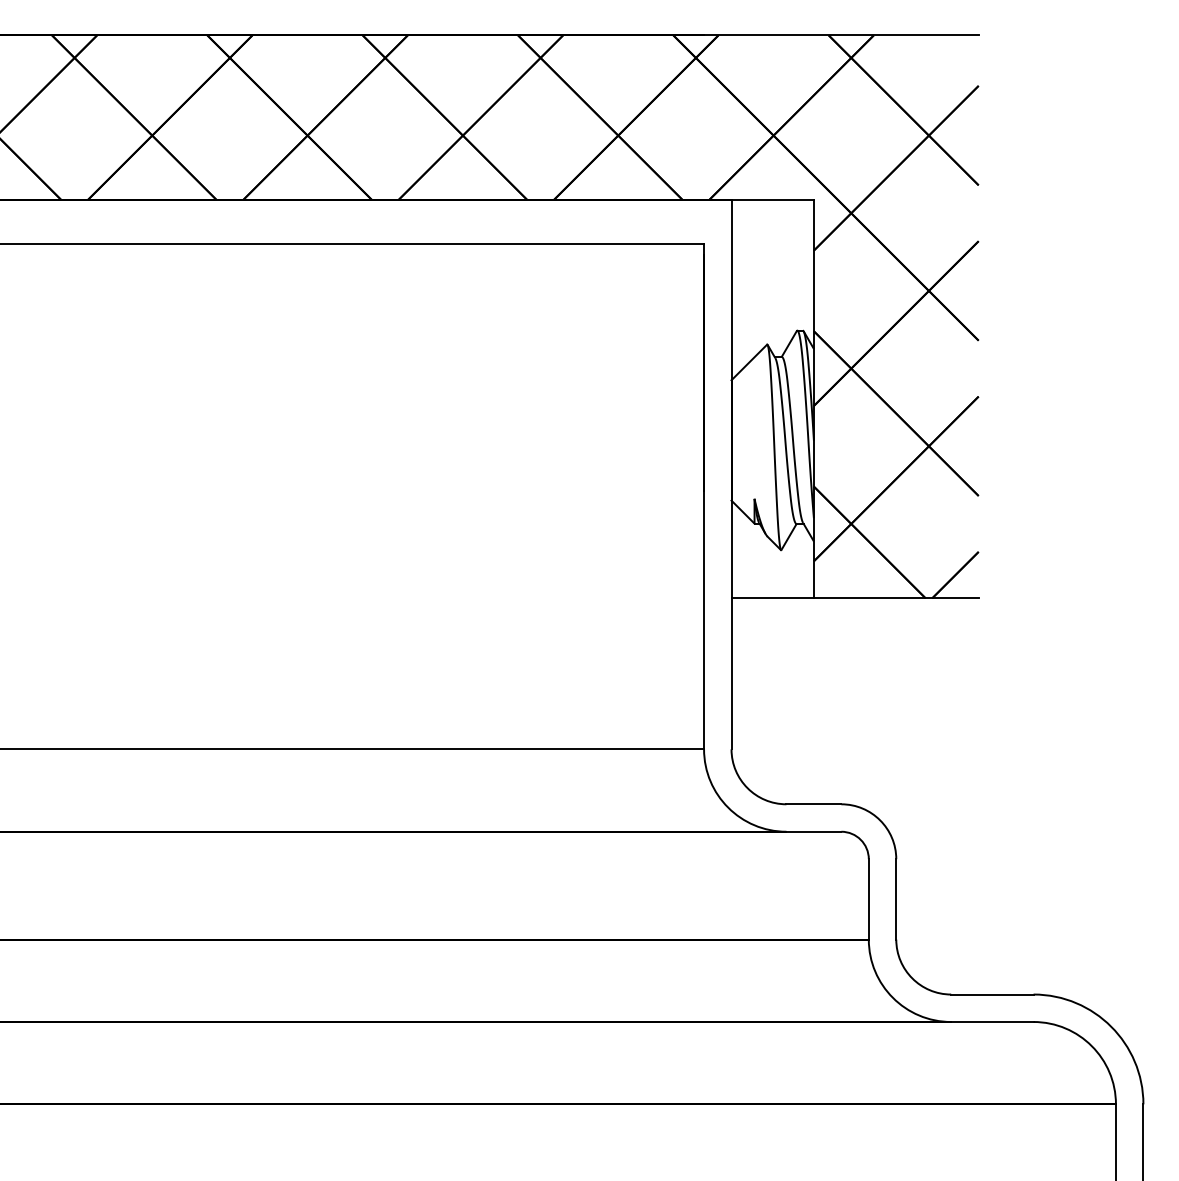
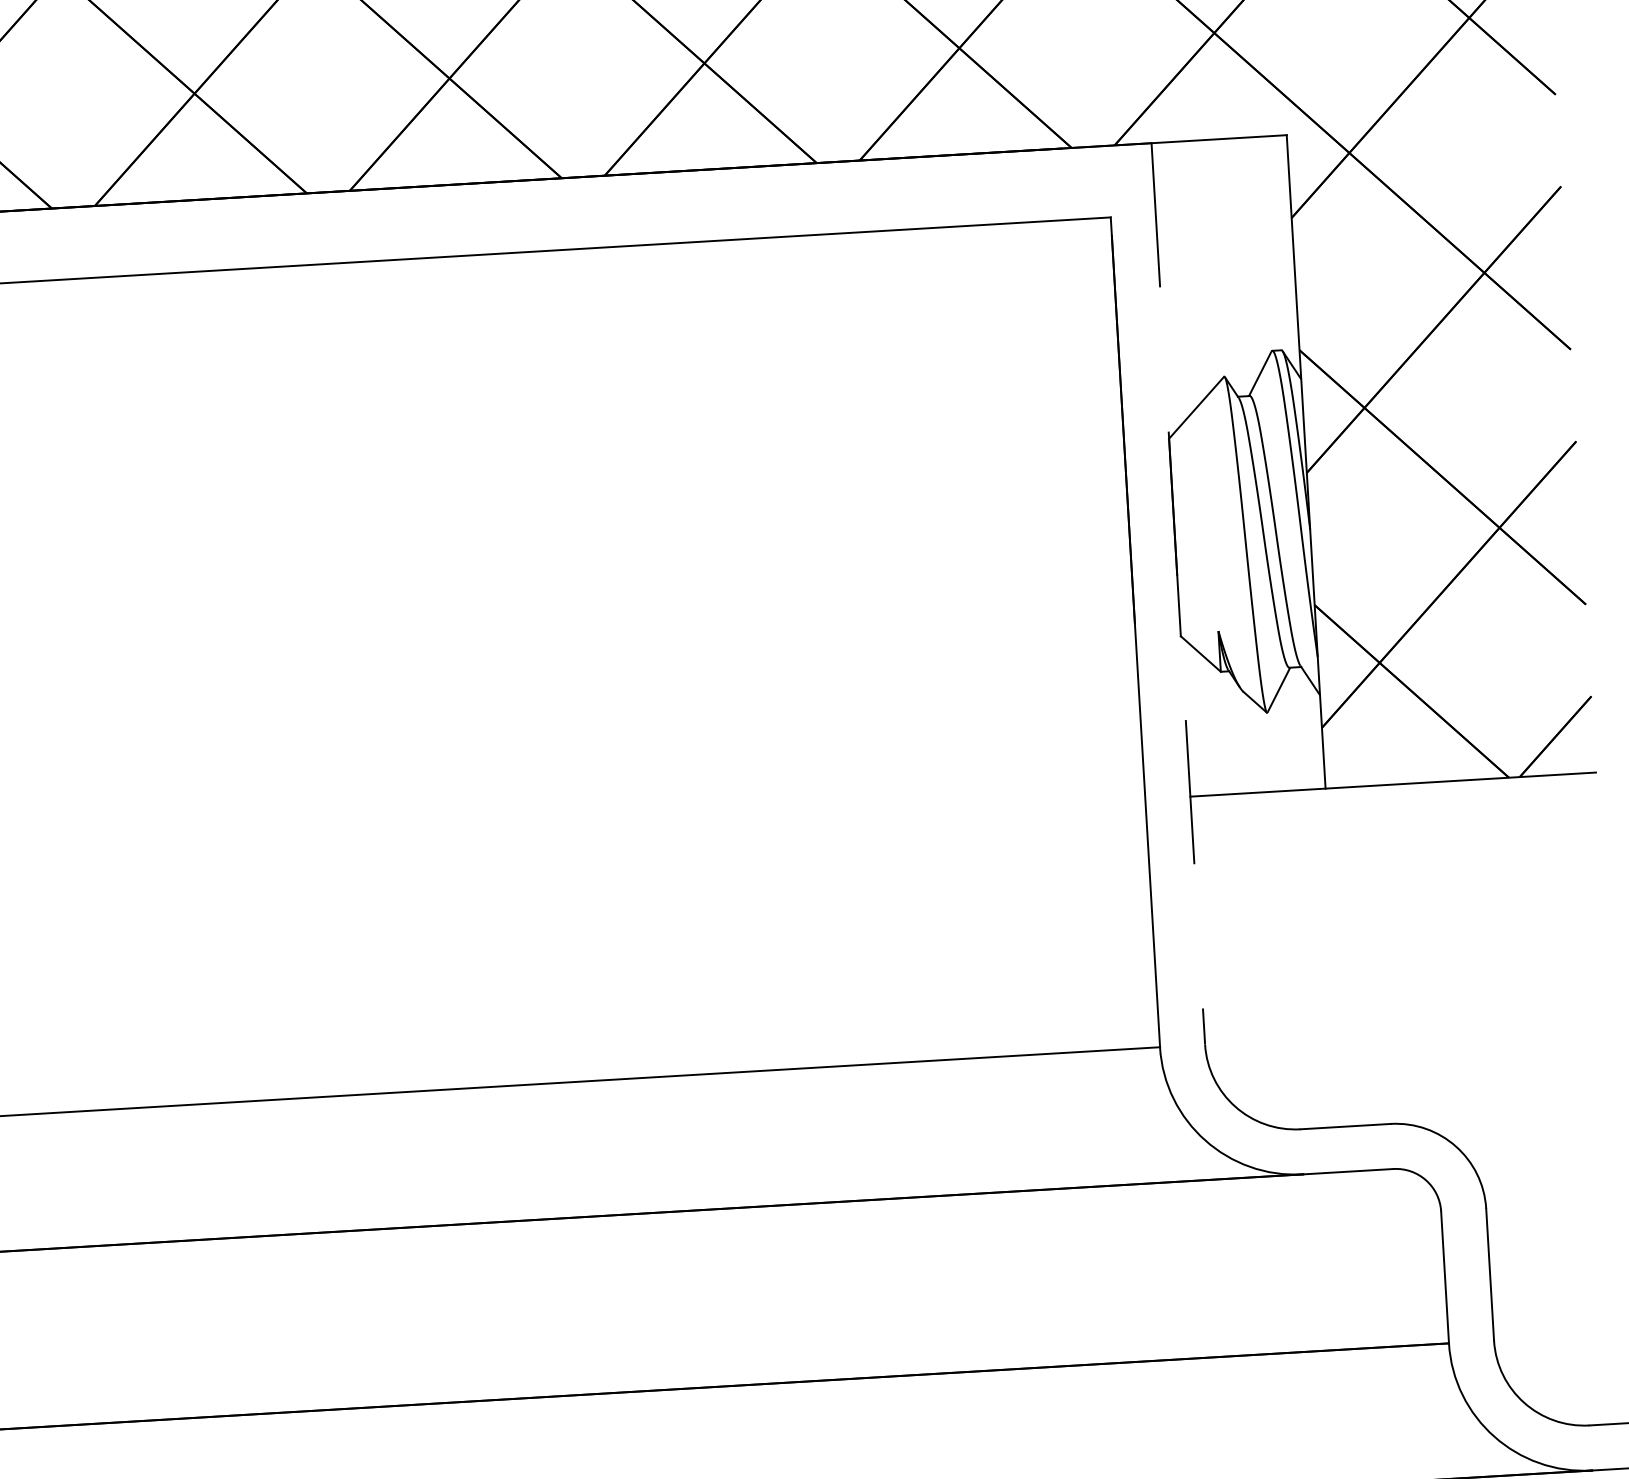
line: (731, 474) -> (1178, 593), solid -> dashed

